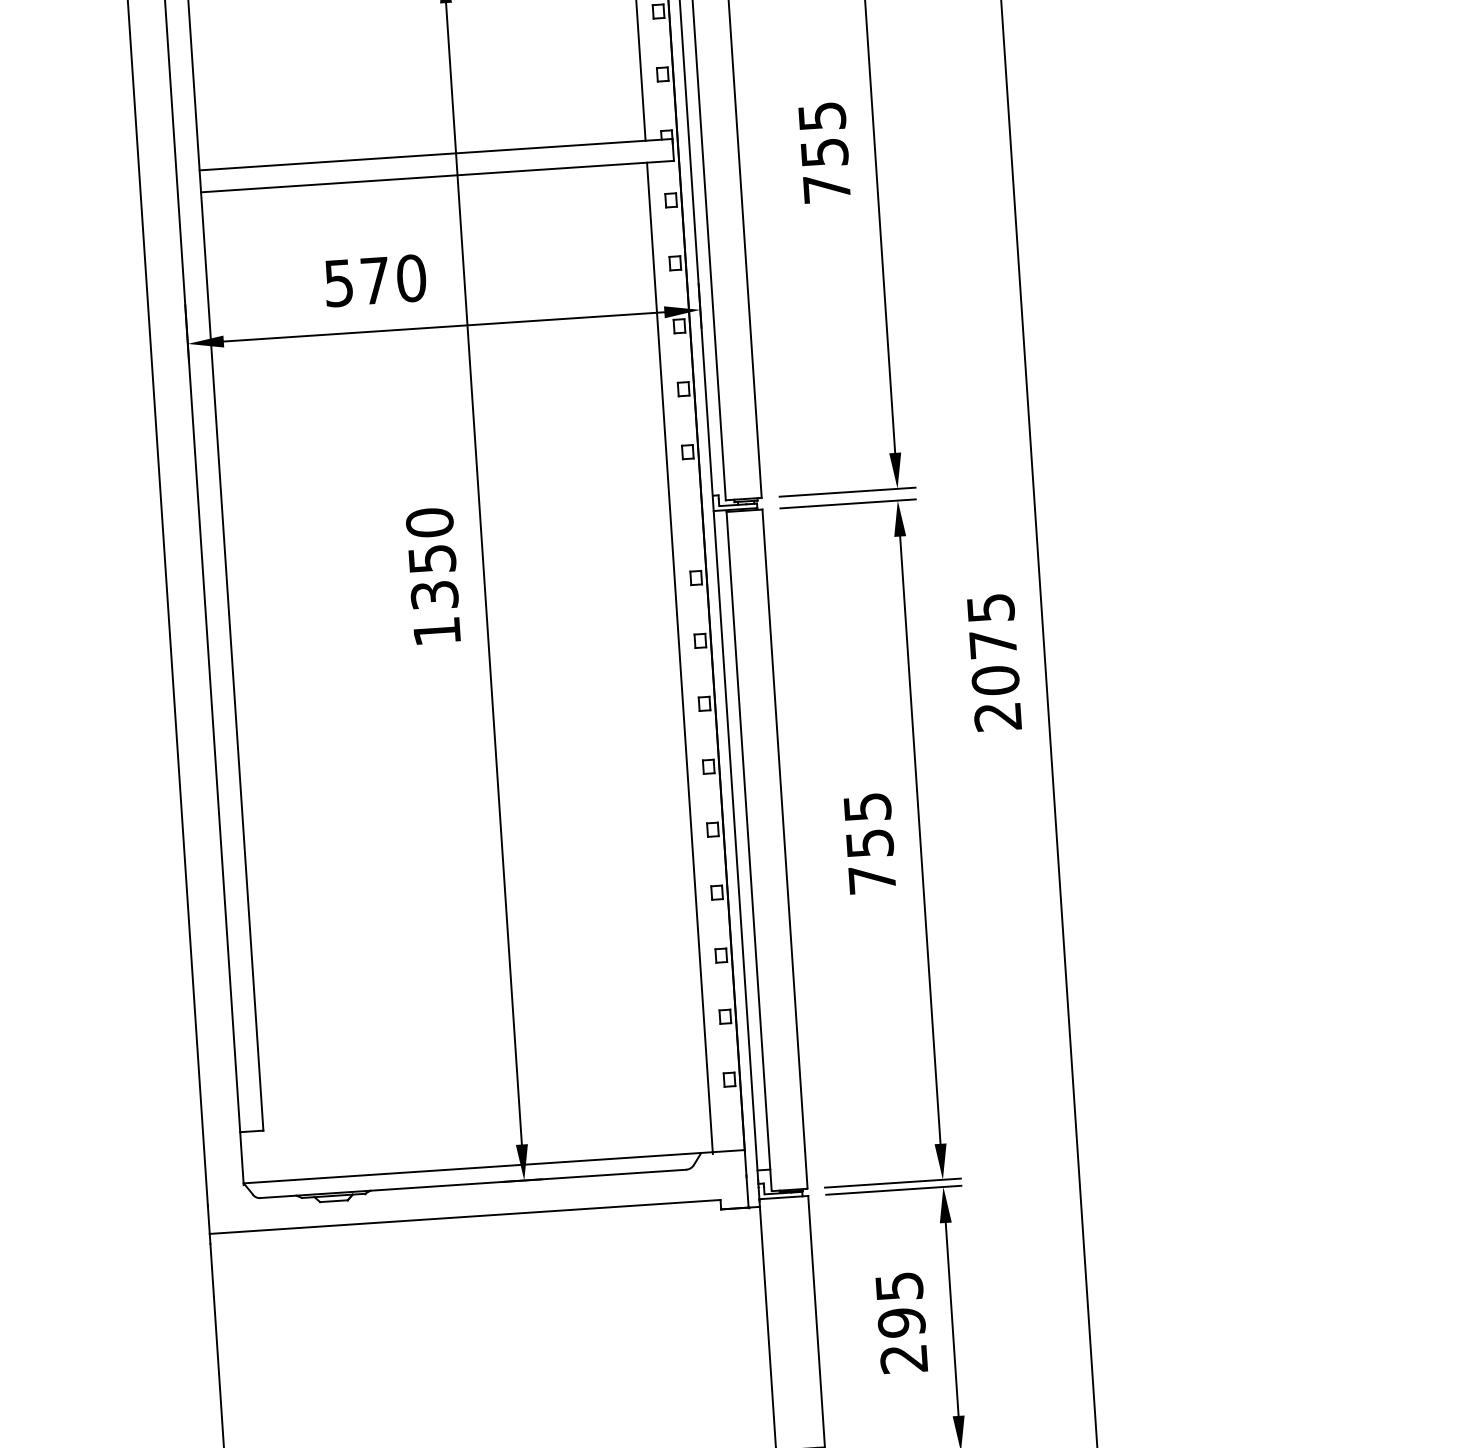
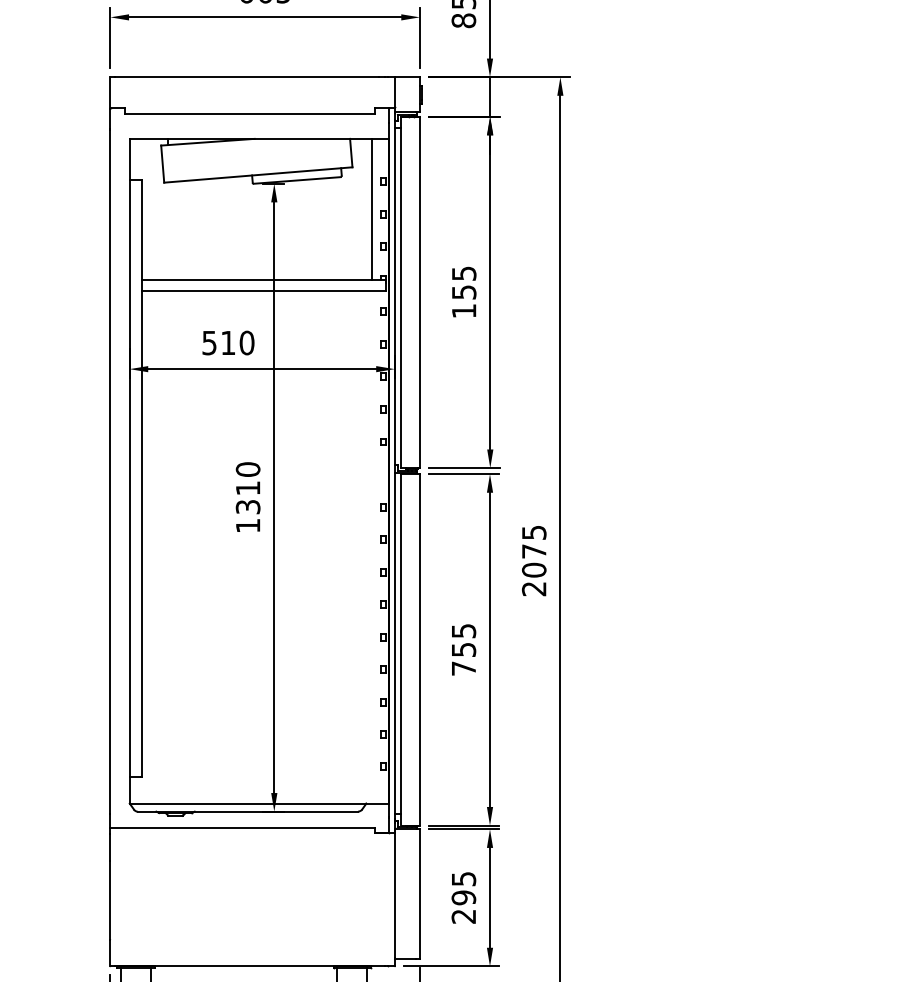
text: (827, 189) -> (464, 311), 755 -> 155
text: (375, 279) -> (228, 342), 570 -> 510
text: (432, 559) -> (248, 488), 1350 -> 1310
line: (680, 657) -> (372, 547), removed

